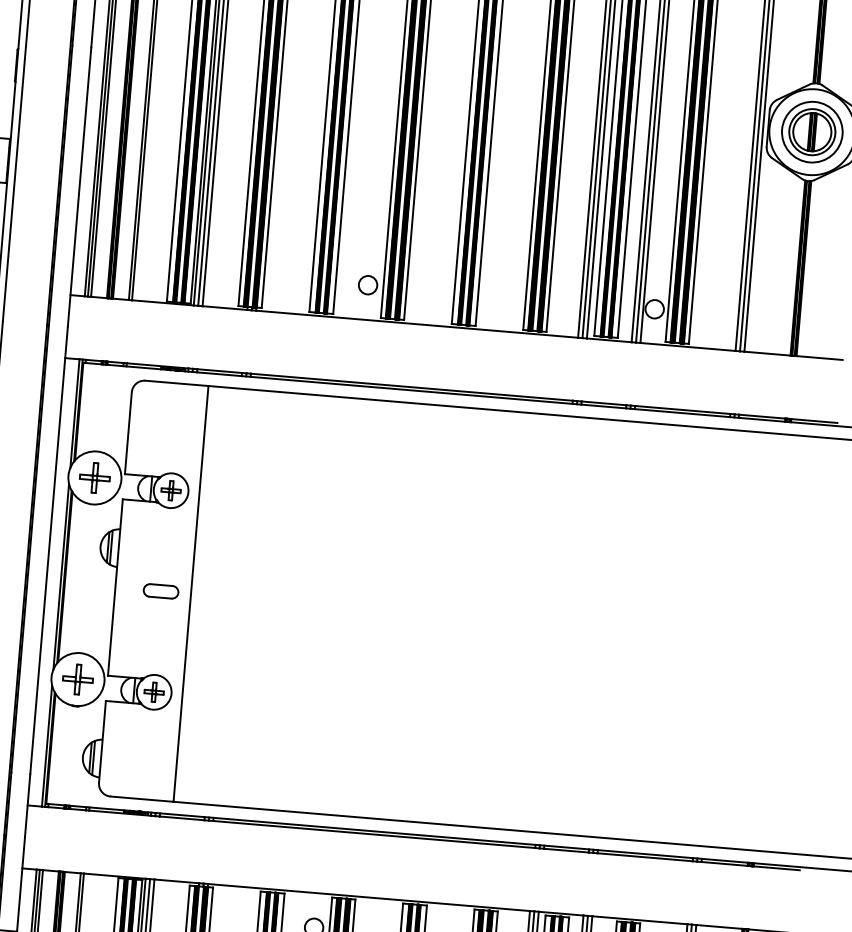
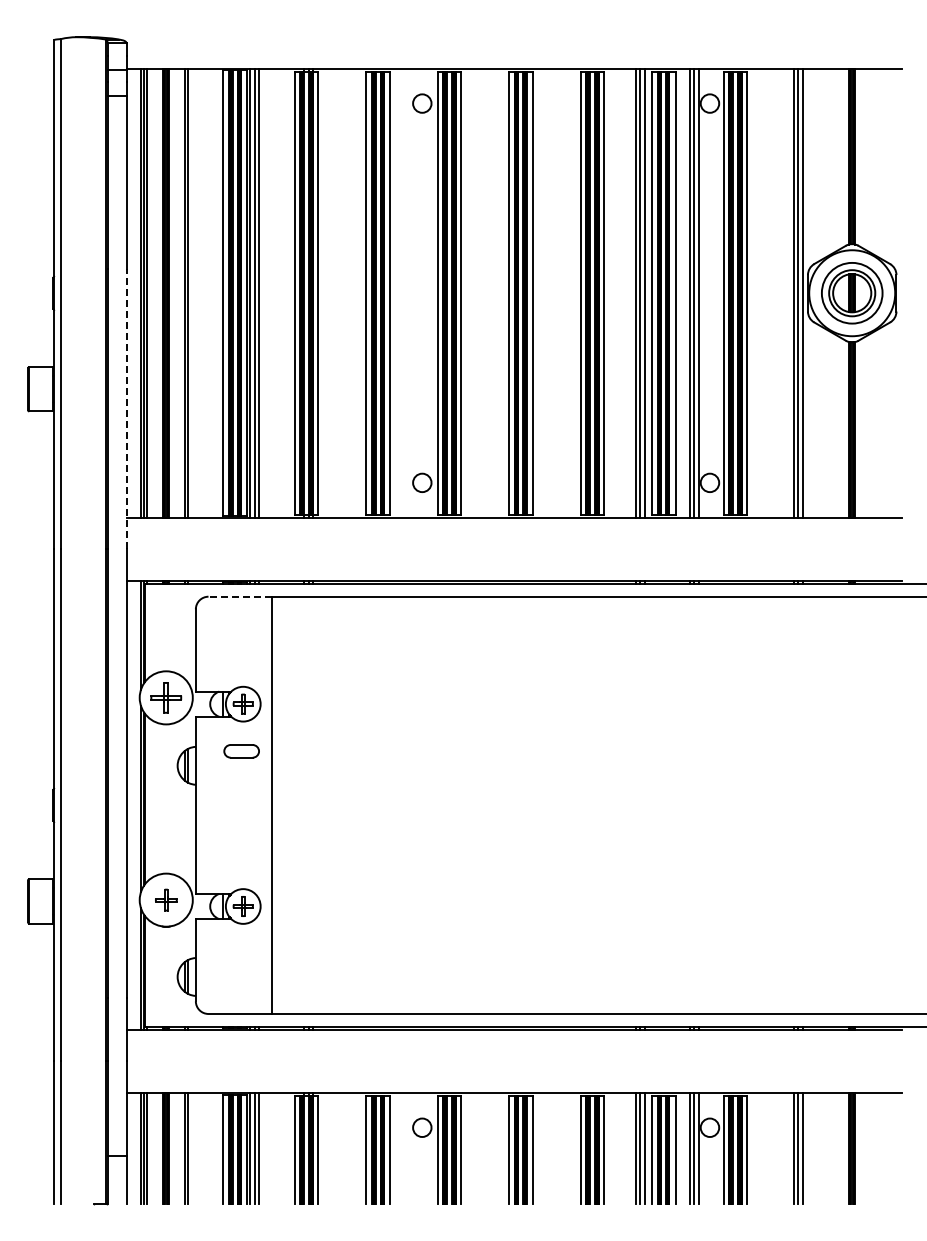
line: (79, 186) -> (126, 408), solid -> dashed
line: (177, 383) -> (240, 596), solid -> dashed
part: (160, 591) -> (241, 751), moved
part: (78, 678) -> (166, 899), size x0.7

